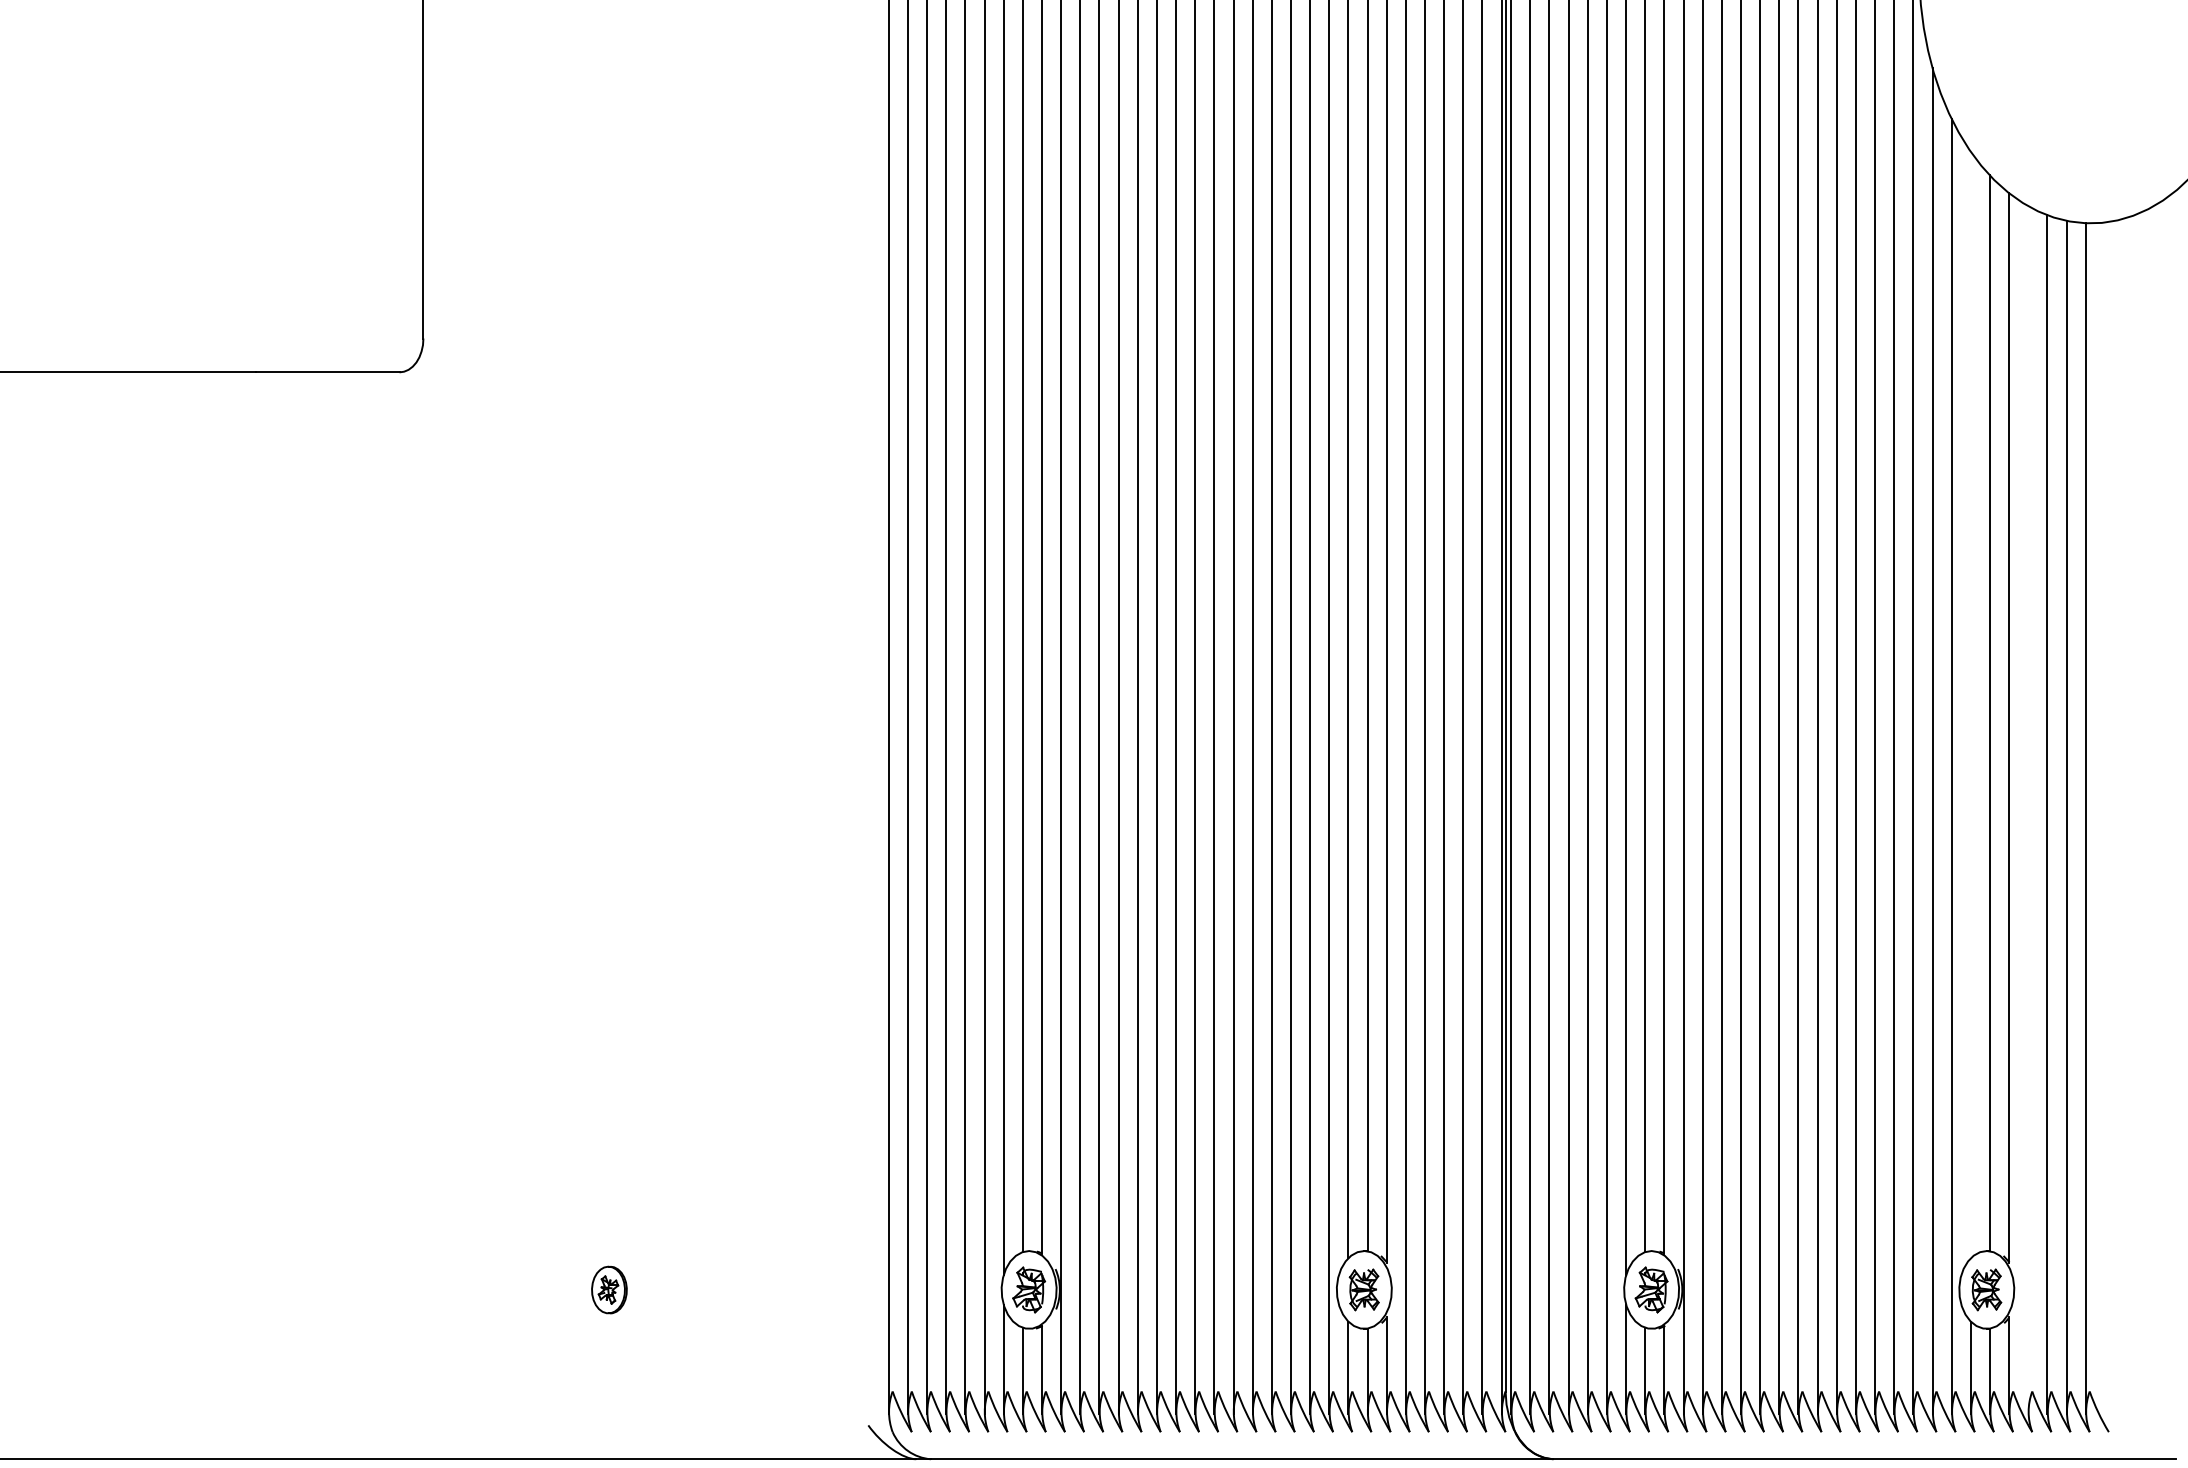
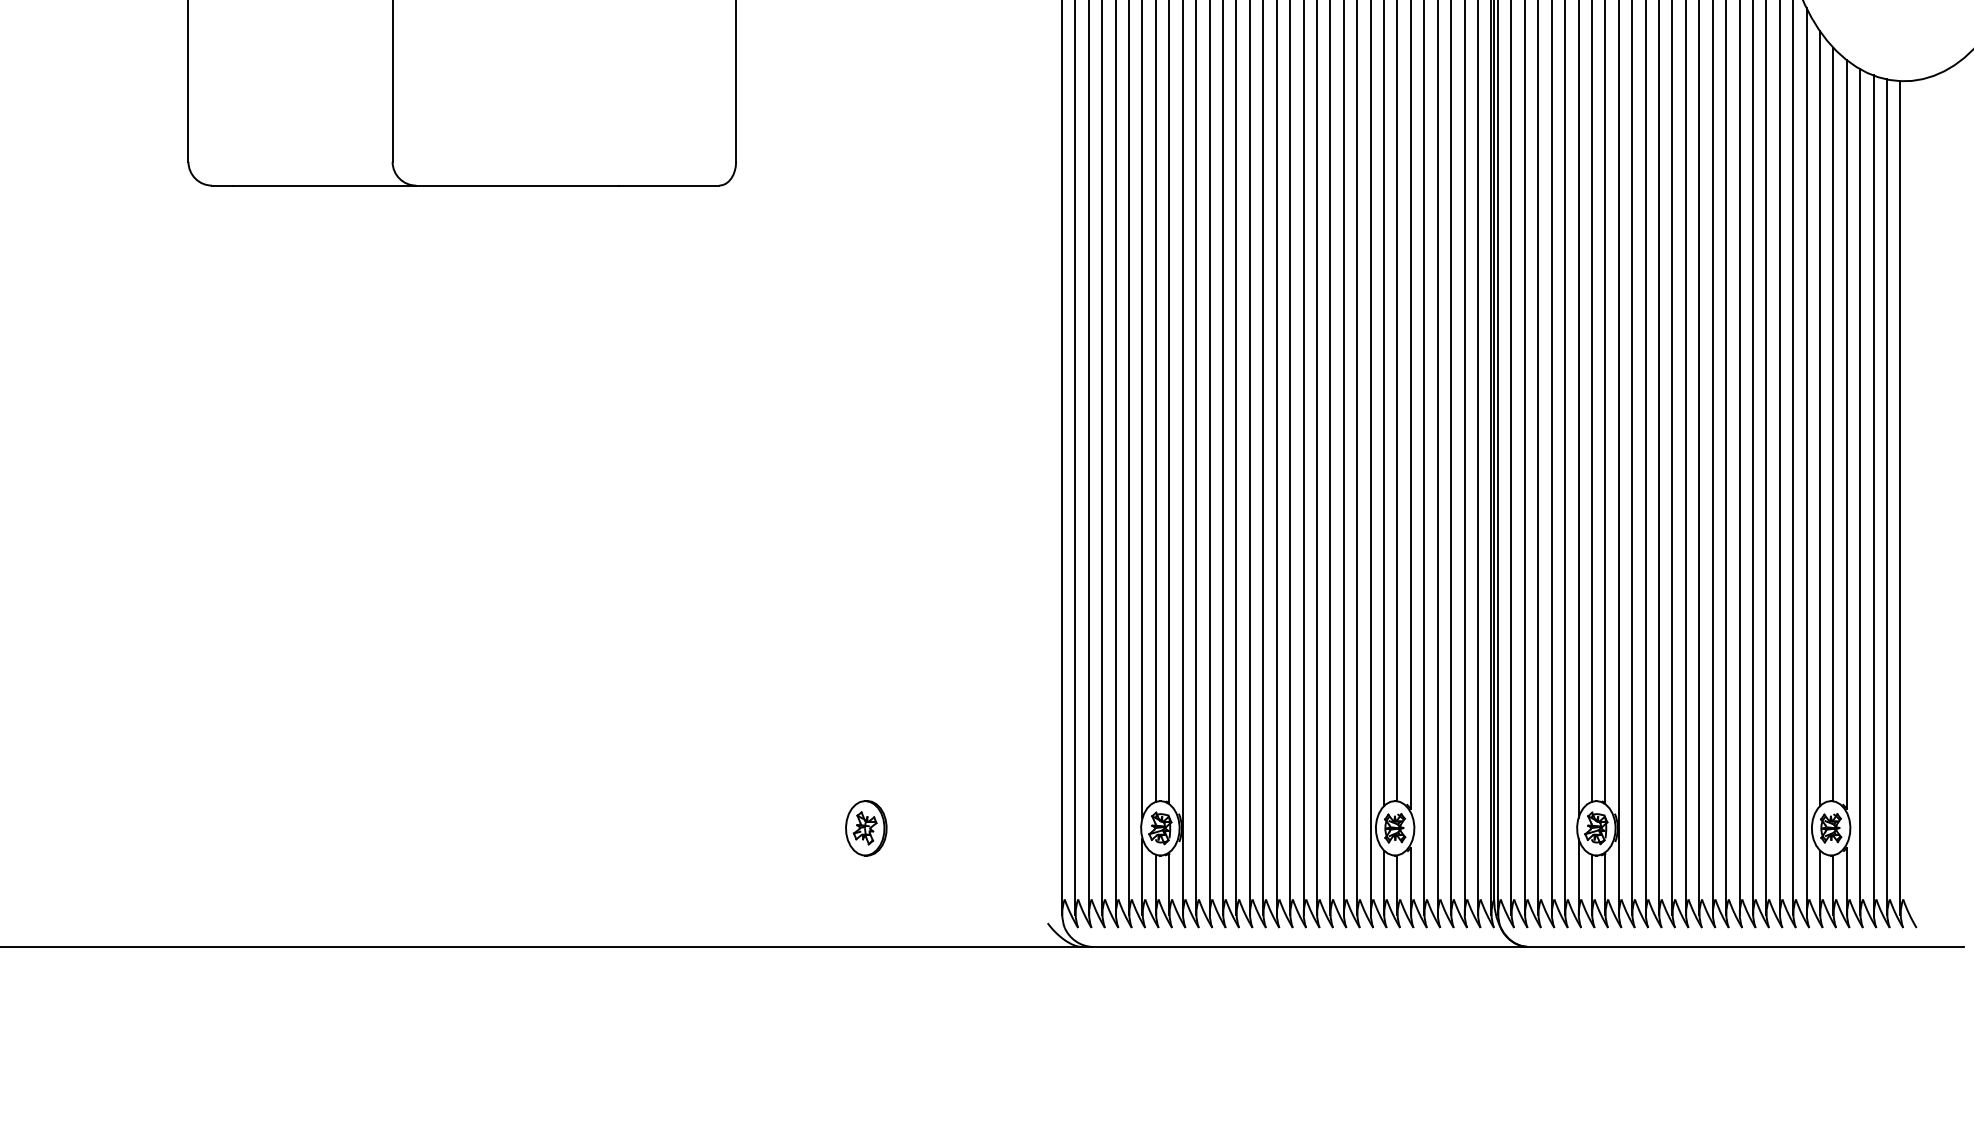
line: (1970, 704) -> (1819, 418), added
line: (2028, 810) -> (1860, 492), added
part: (609, 1290) -> (866, 828), size x1.67

